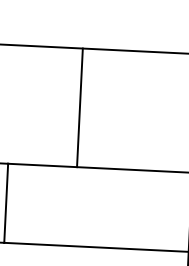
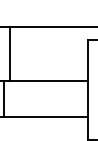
line: (79, 106) -> (9, 53), moved

